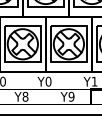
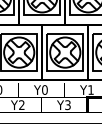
text: (71, 96) -> (67, 104), Y9 -> Y3
text: (25, 97) -> (21, 105), Y8 -> Y2

